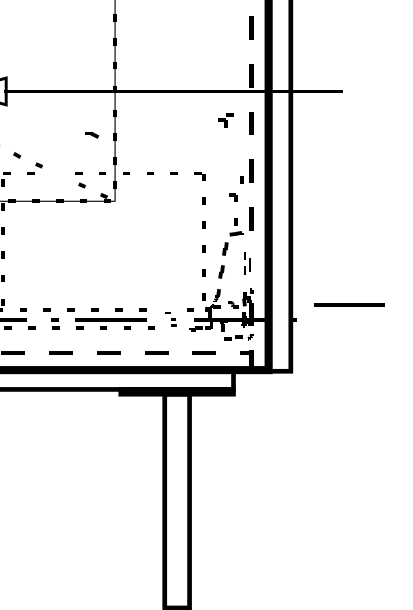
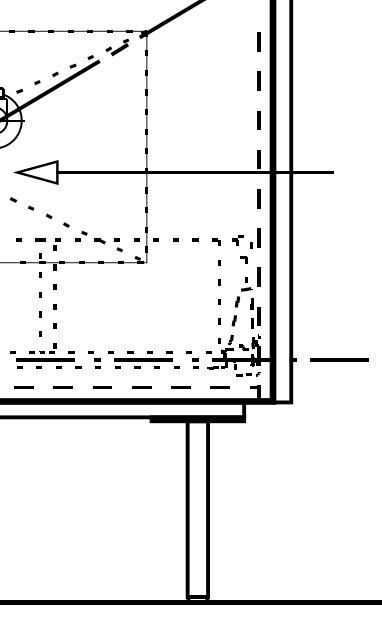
part: (225, 120) -> (237, 240), moved
part: (91, 135) -> (99, 241), moved
part: (247, 263) -> (255, 313), size x1.67
line: (349, 304) -> (339, 359), moved
part: (170, 319) -> (192, 359), size x1.43

